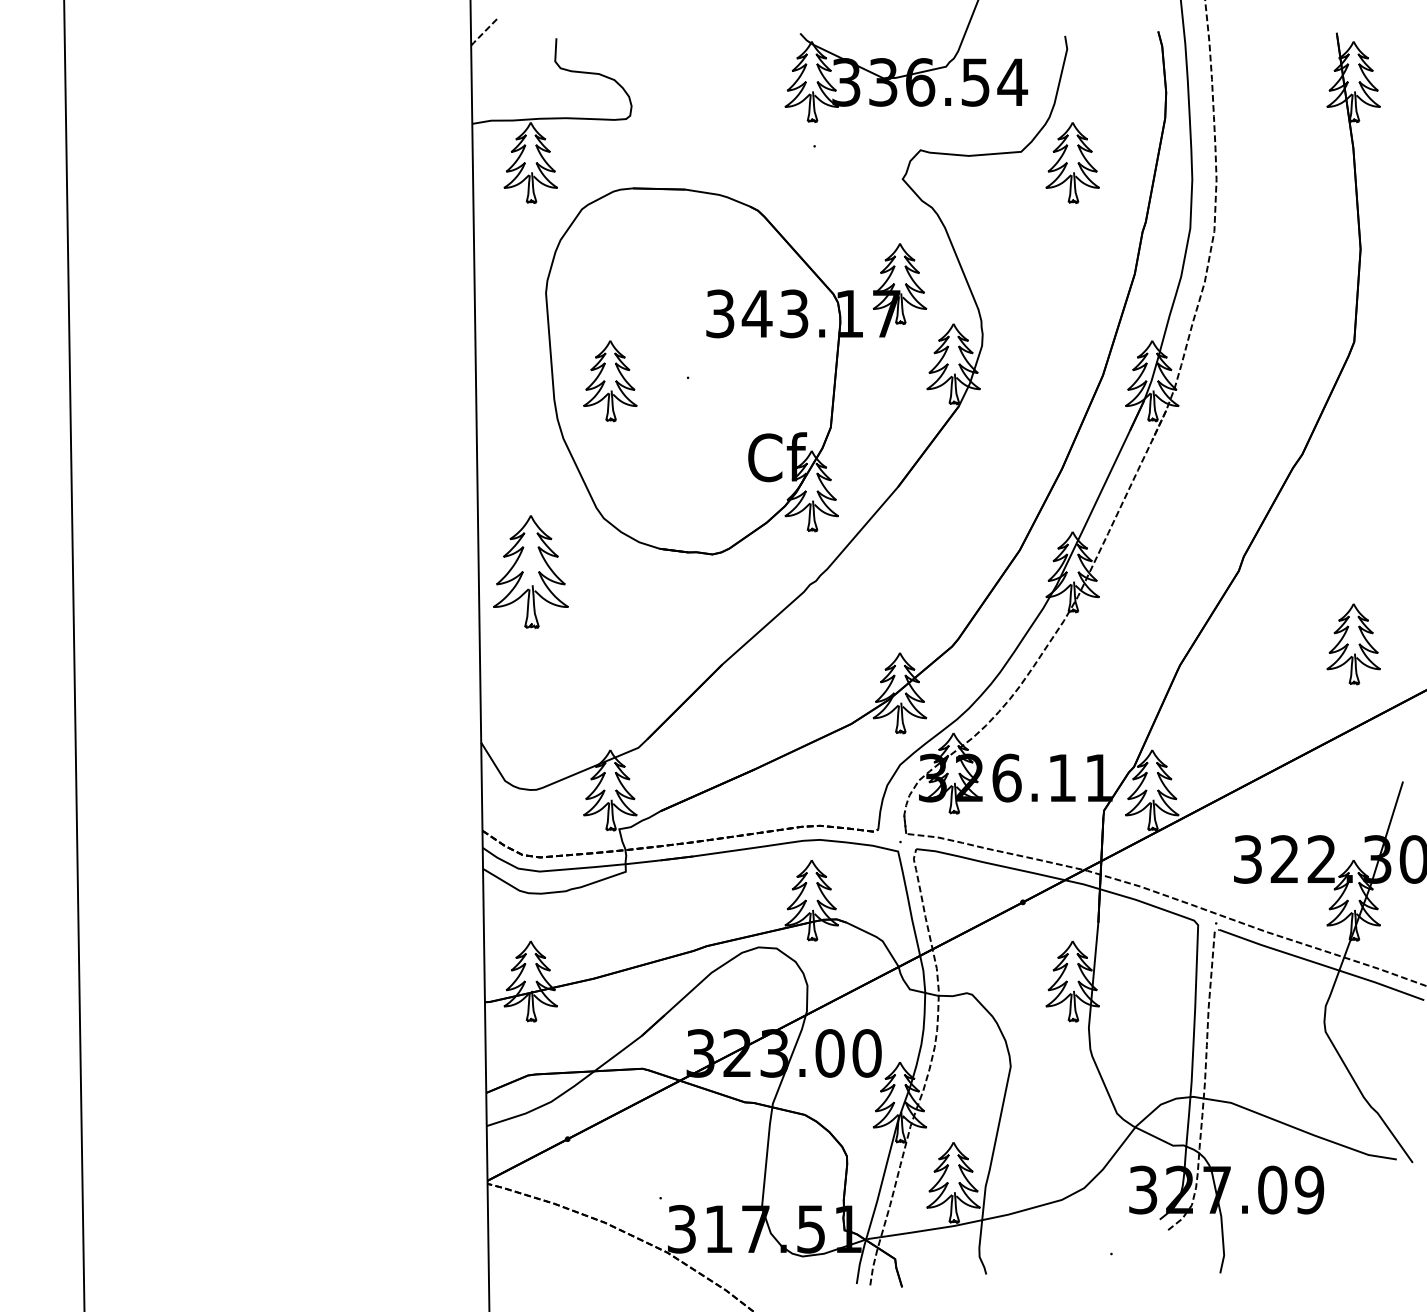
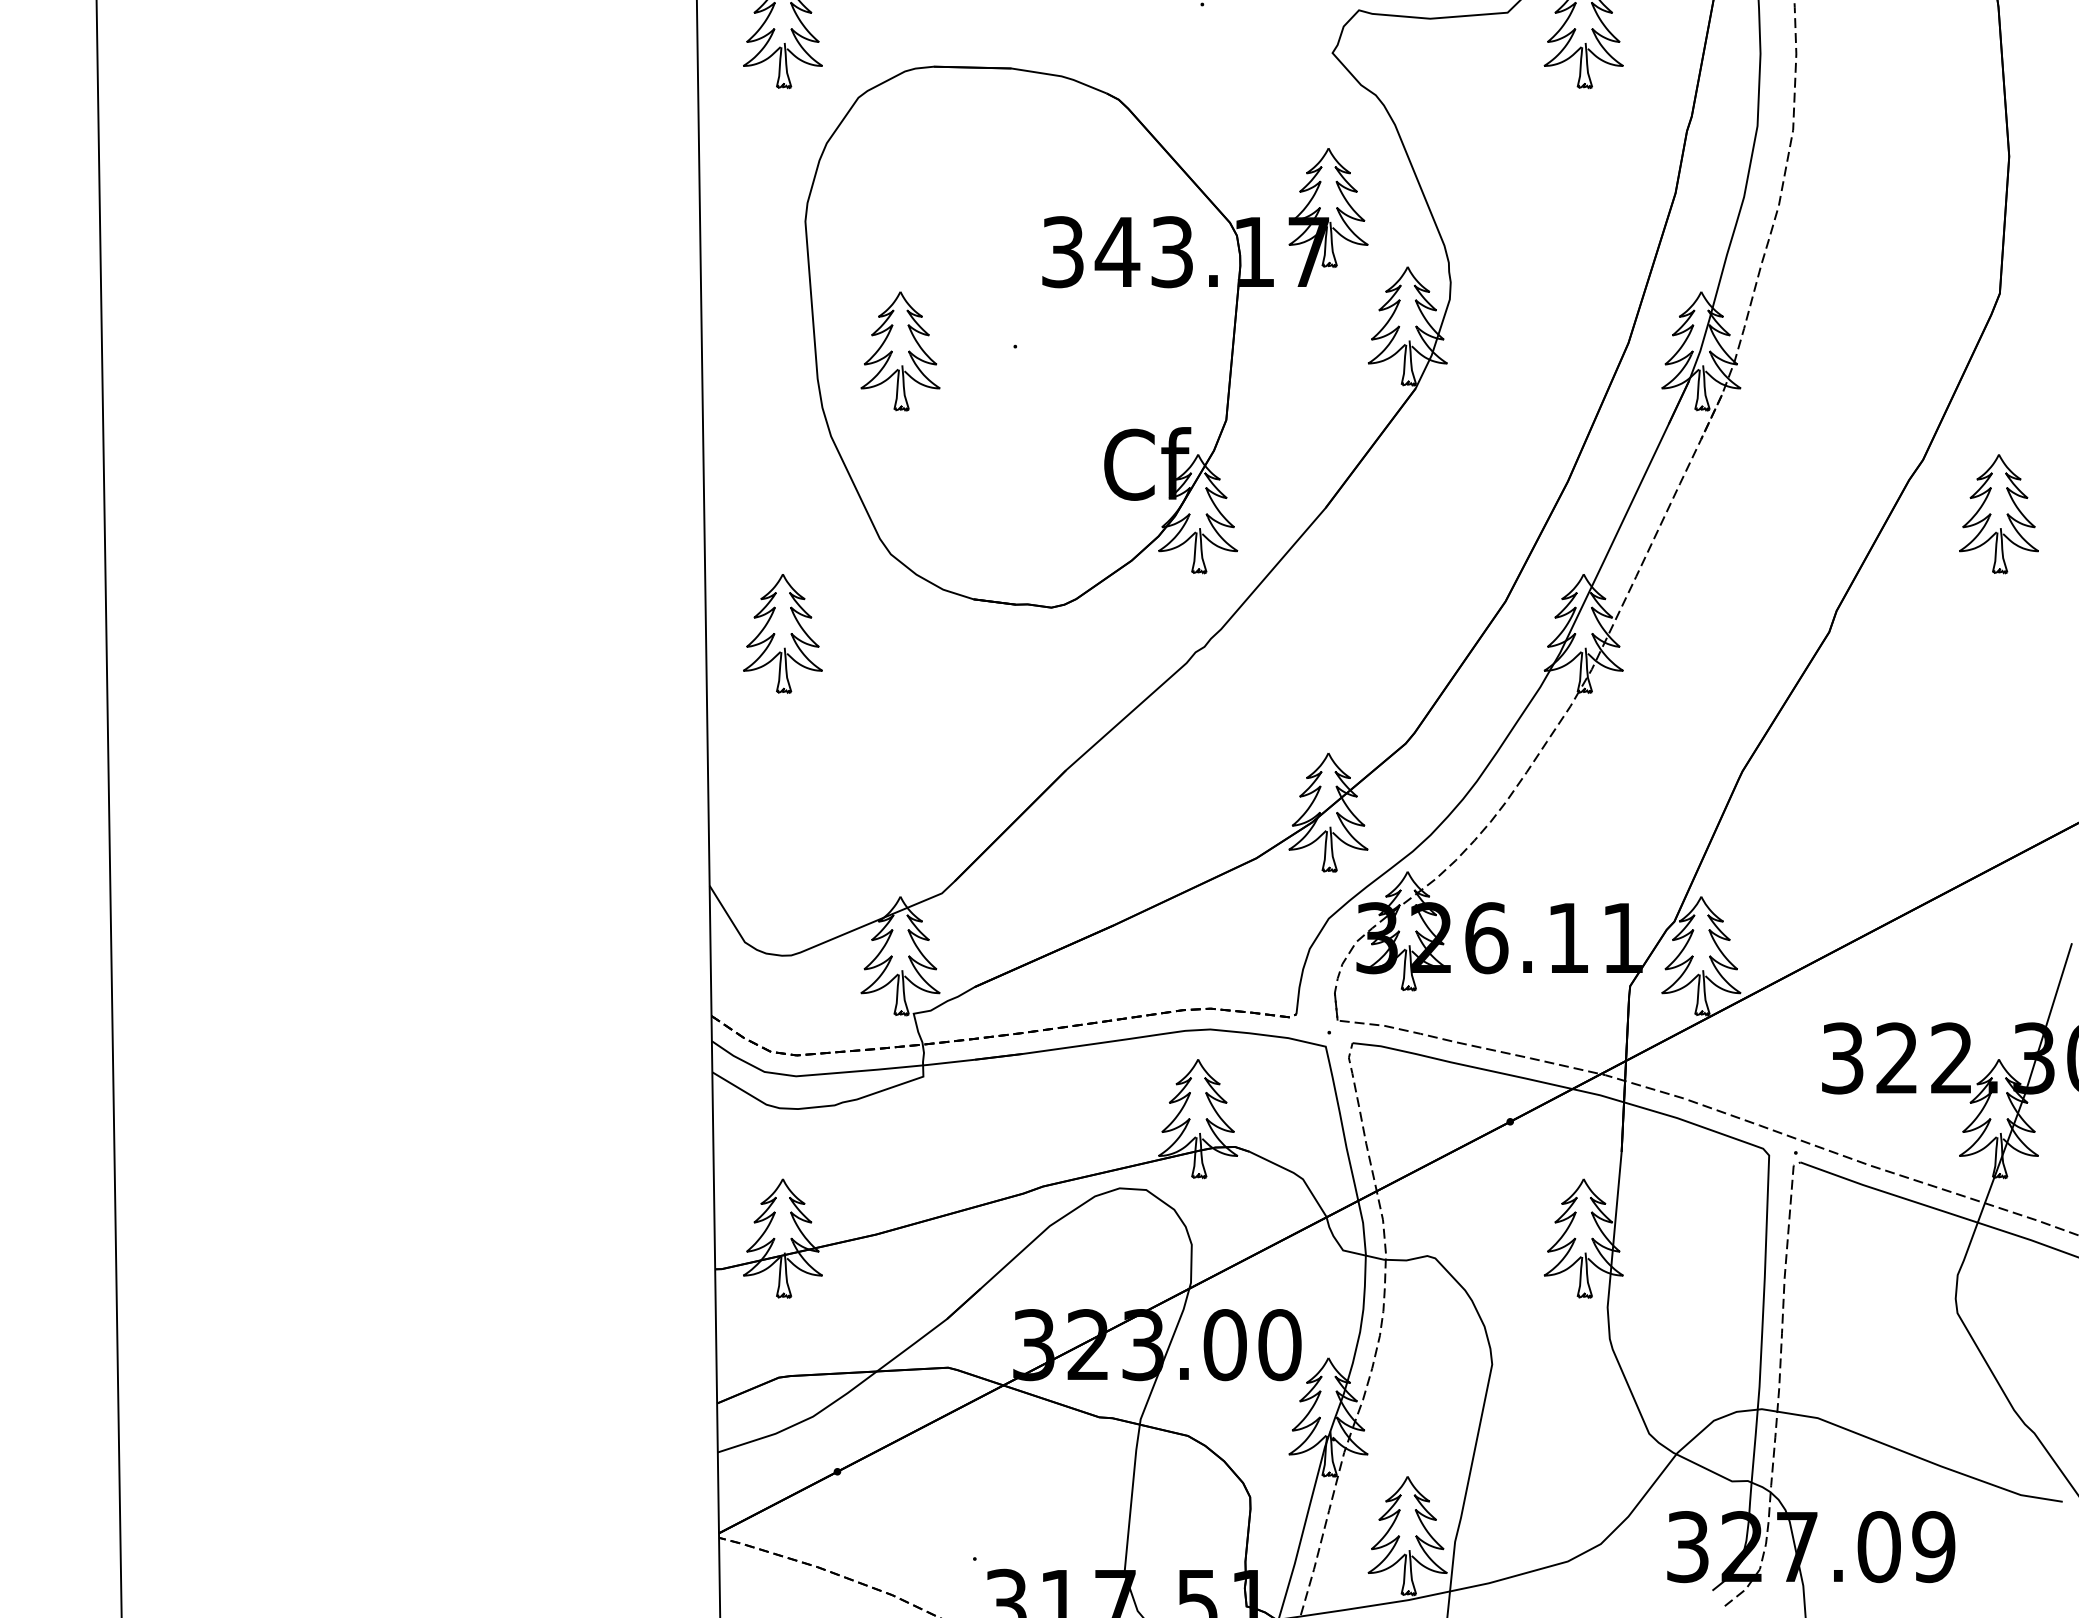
part: (530, 572) -> (782, 634), size x0.71
part: (1353, 644) -> (1998, 514), moved

